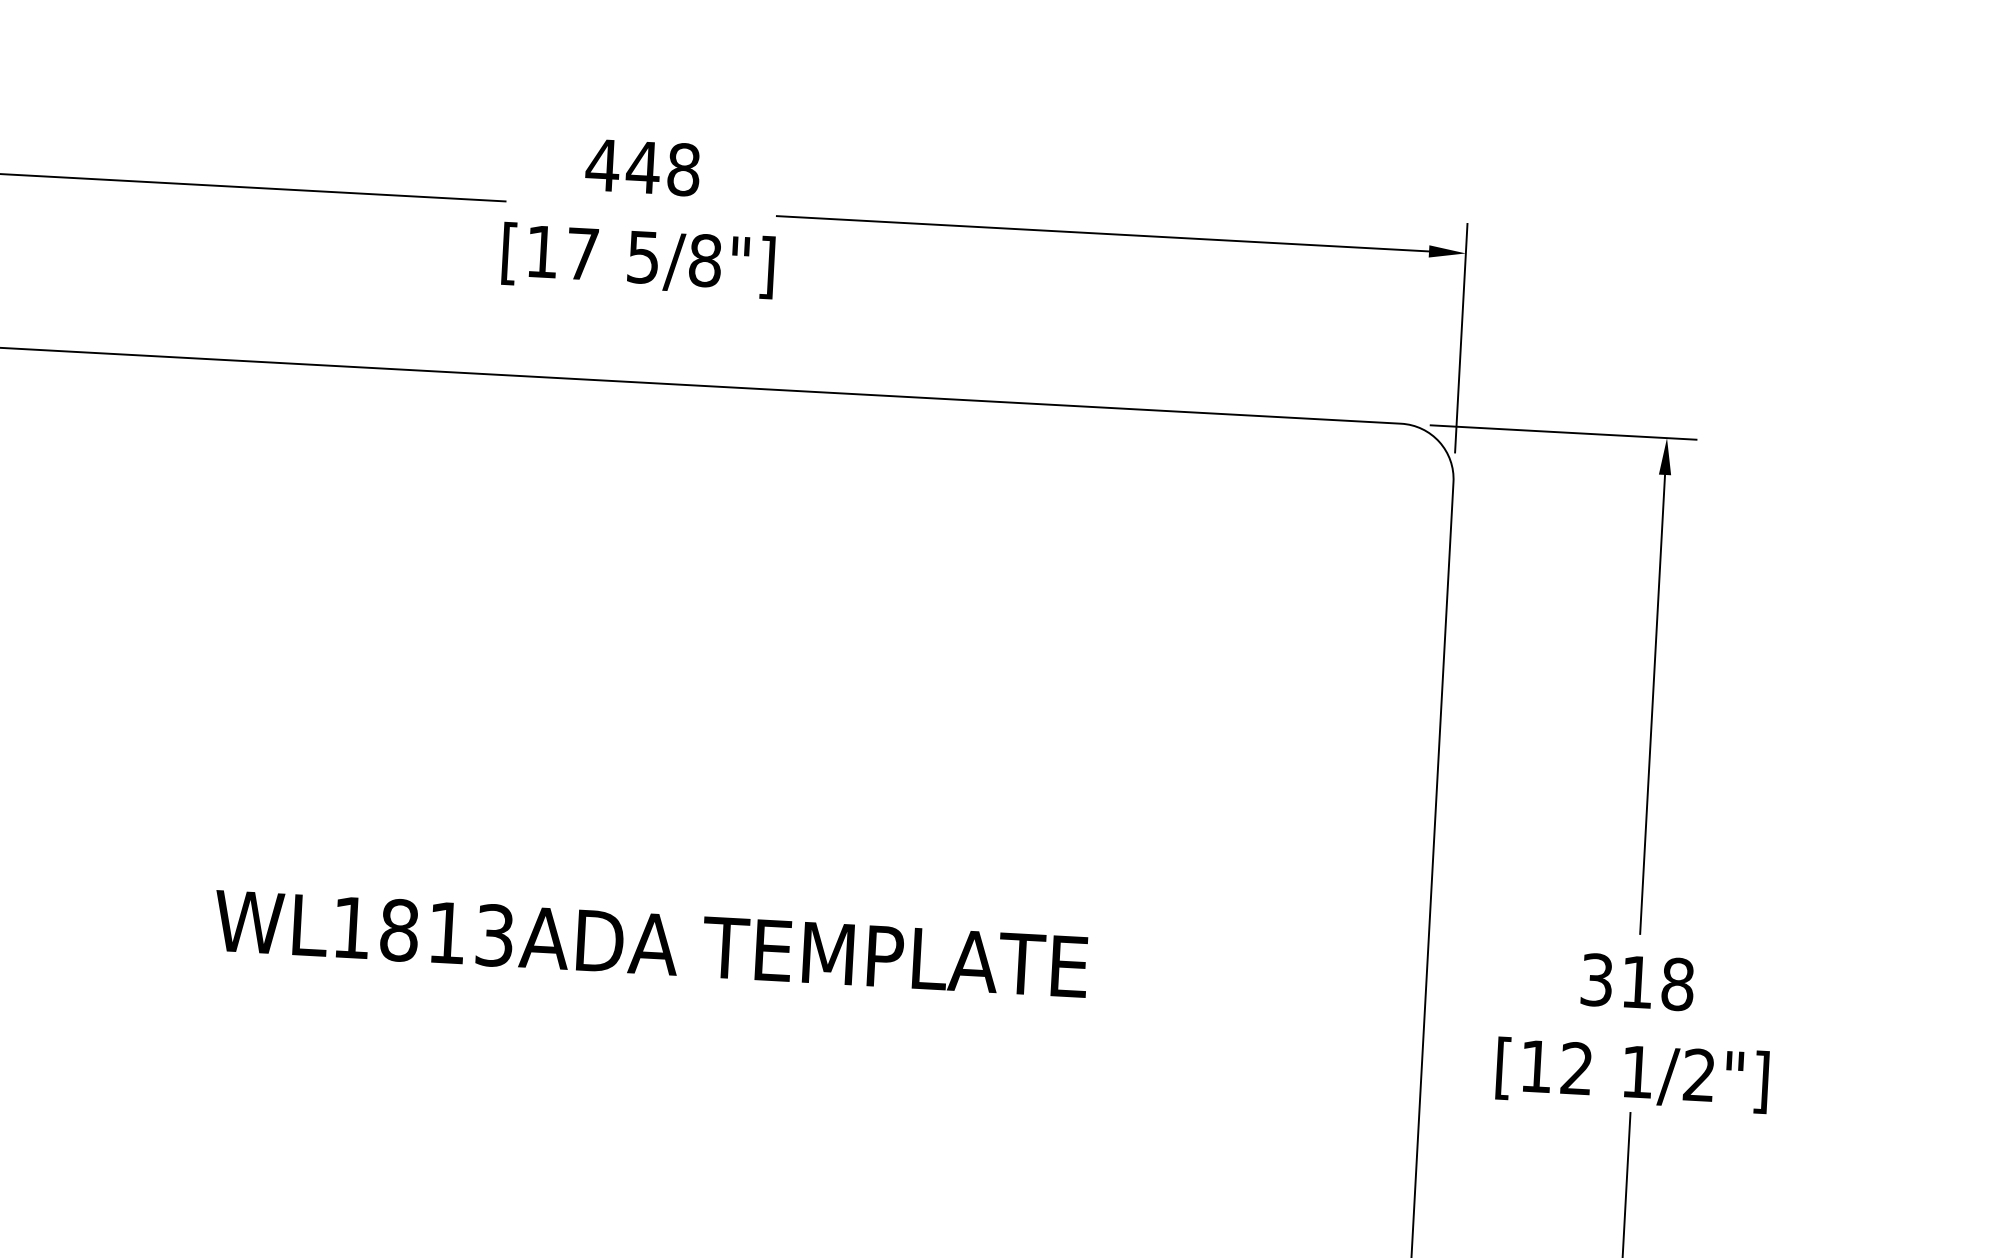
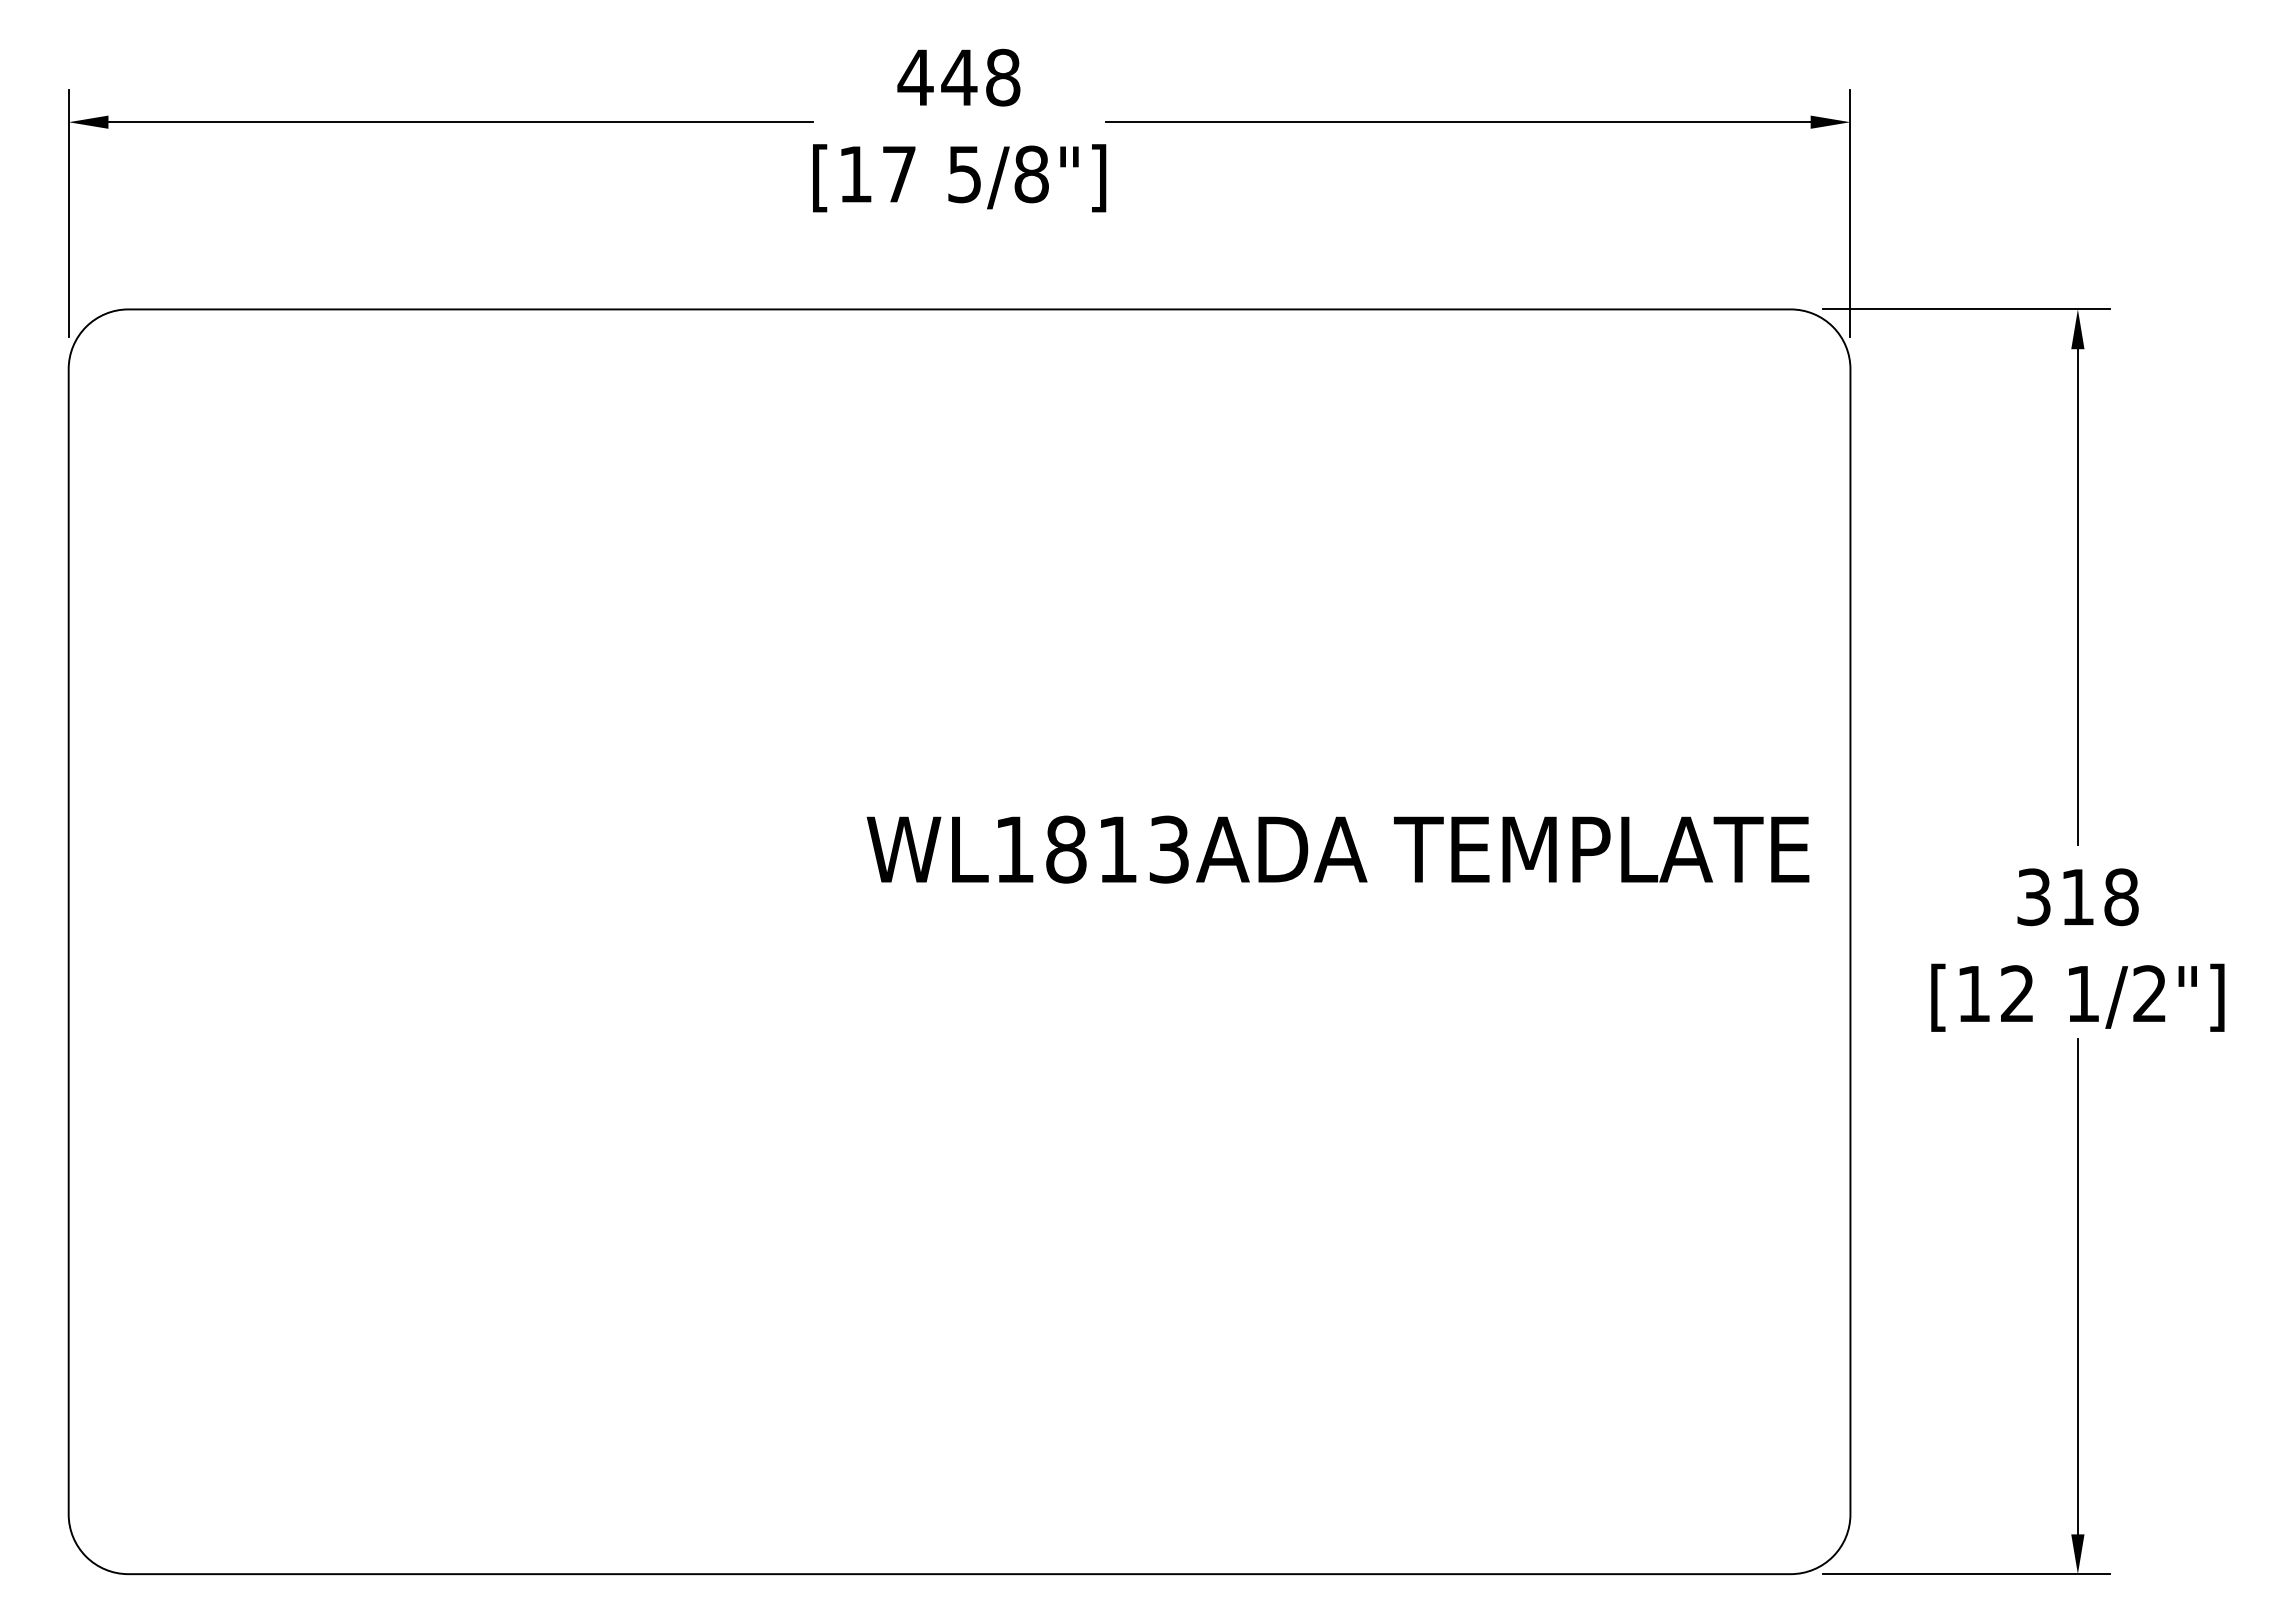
text: (650, 943) -> (1337, 849), moved

